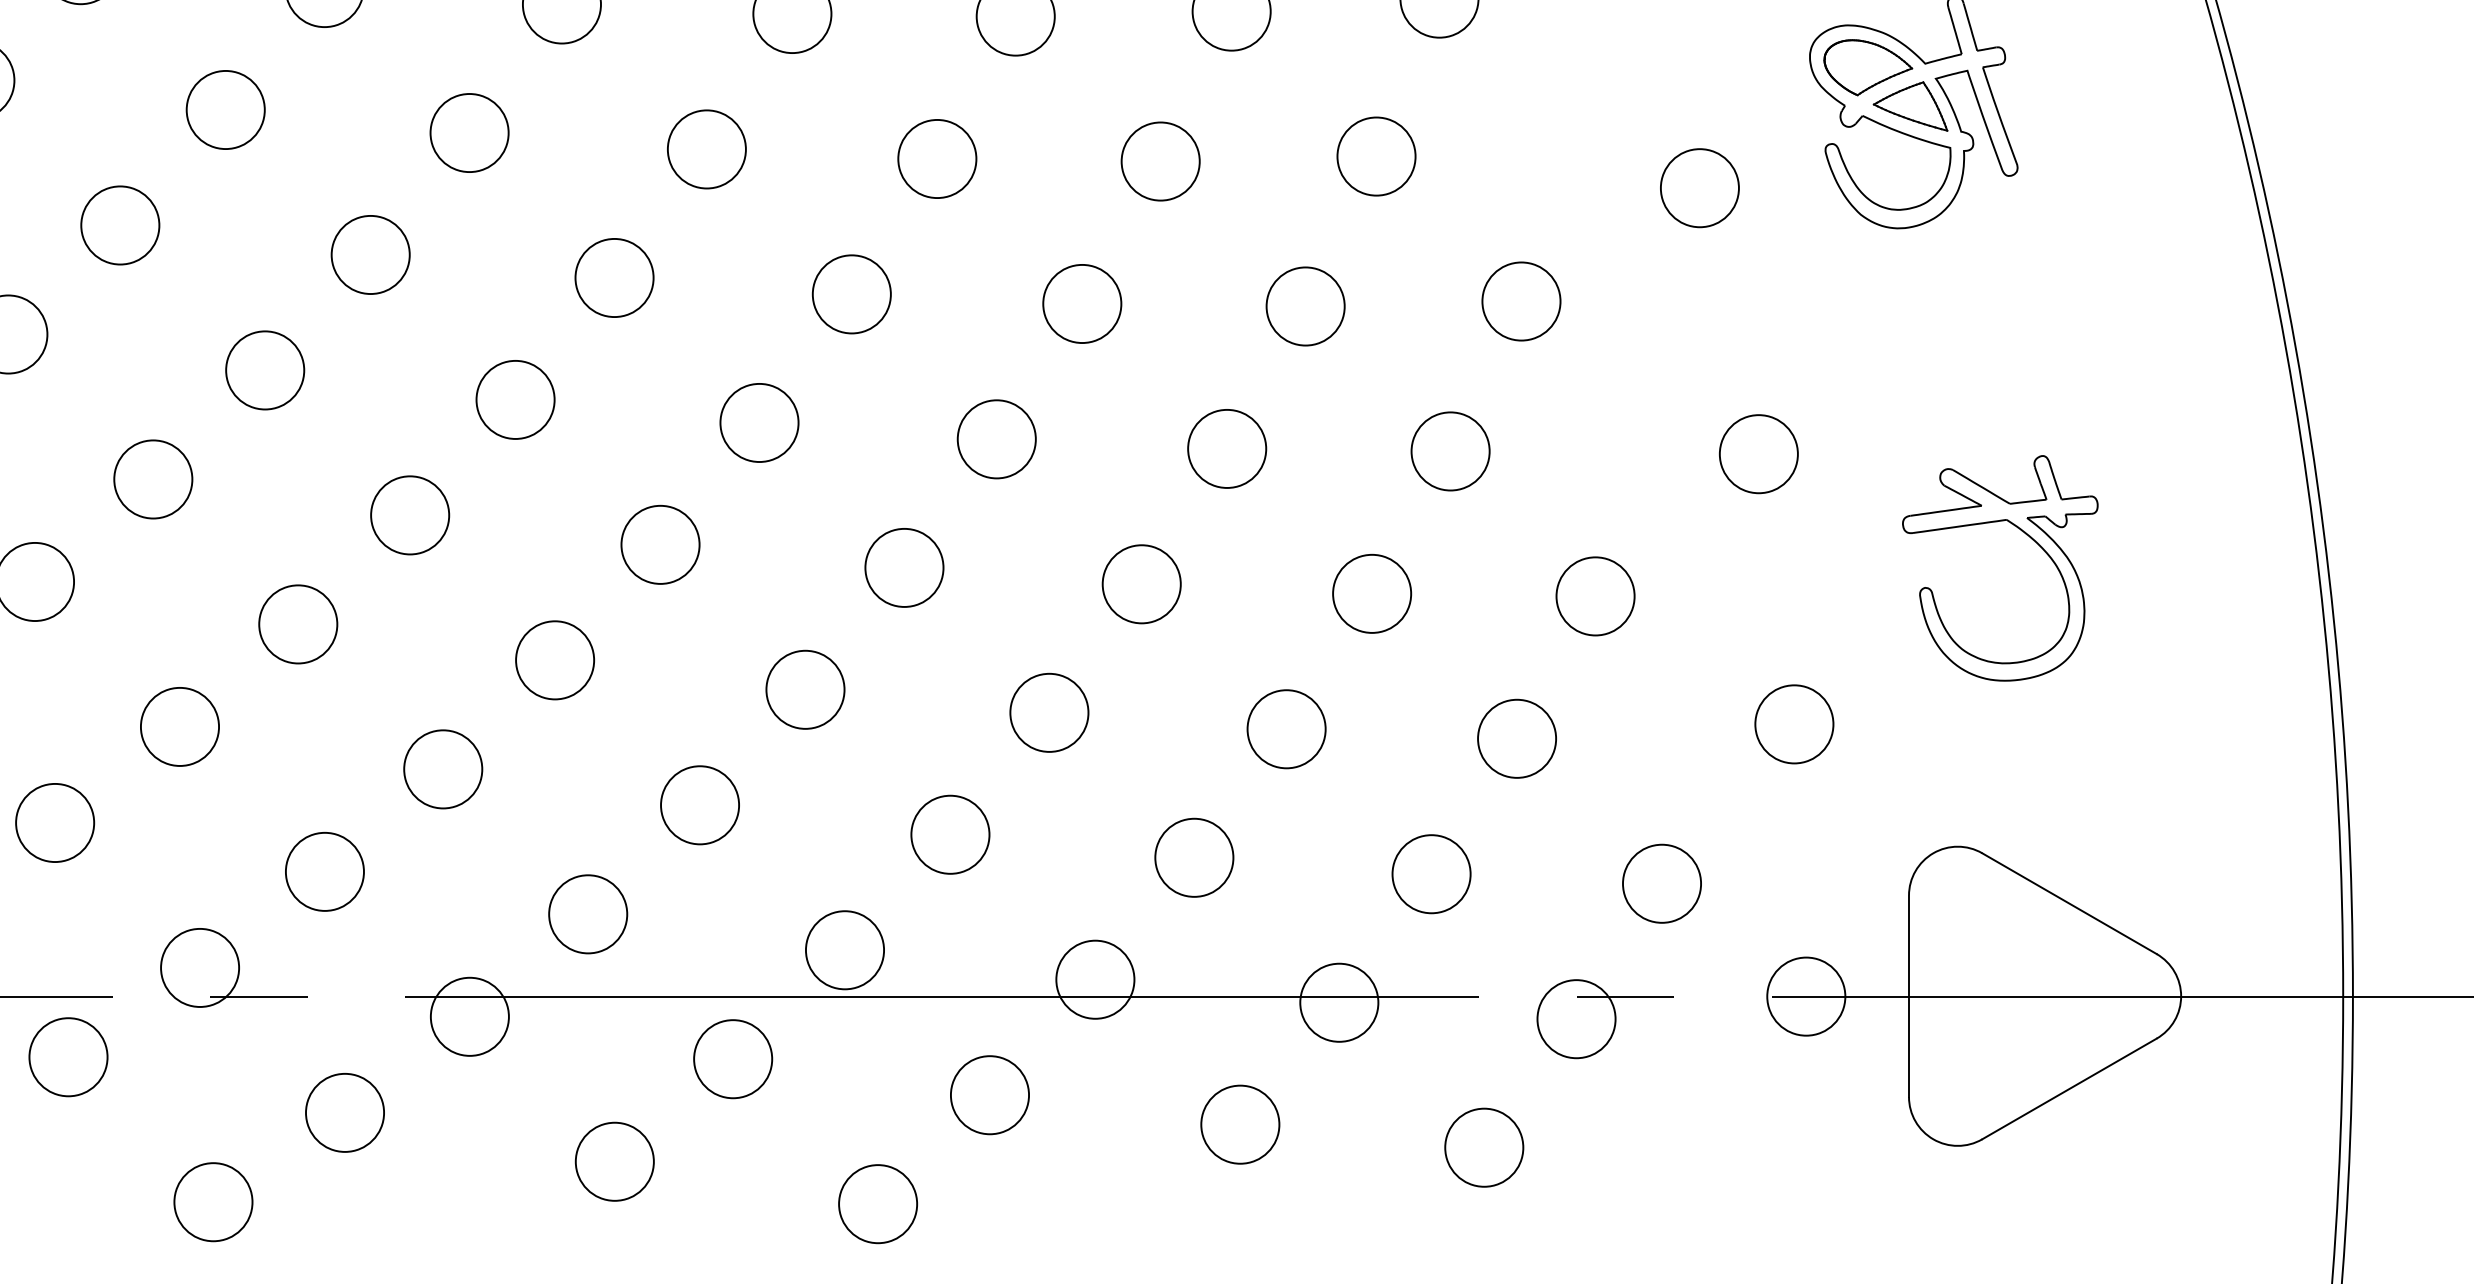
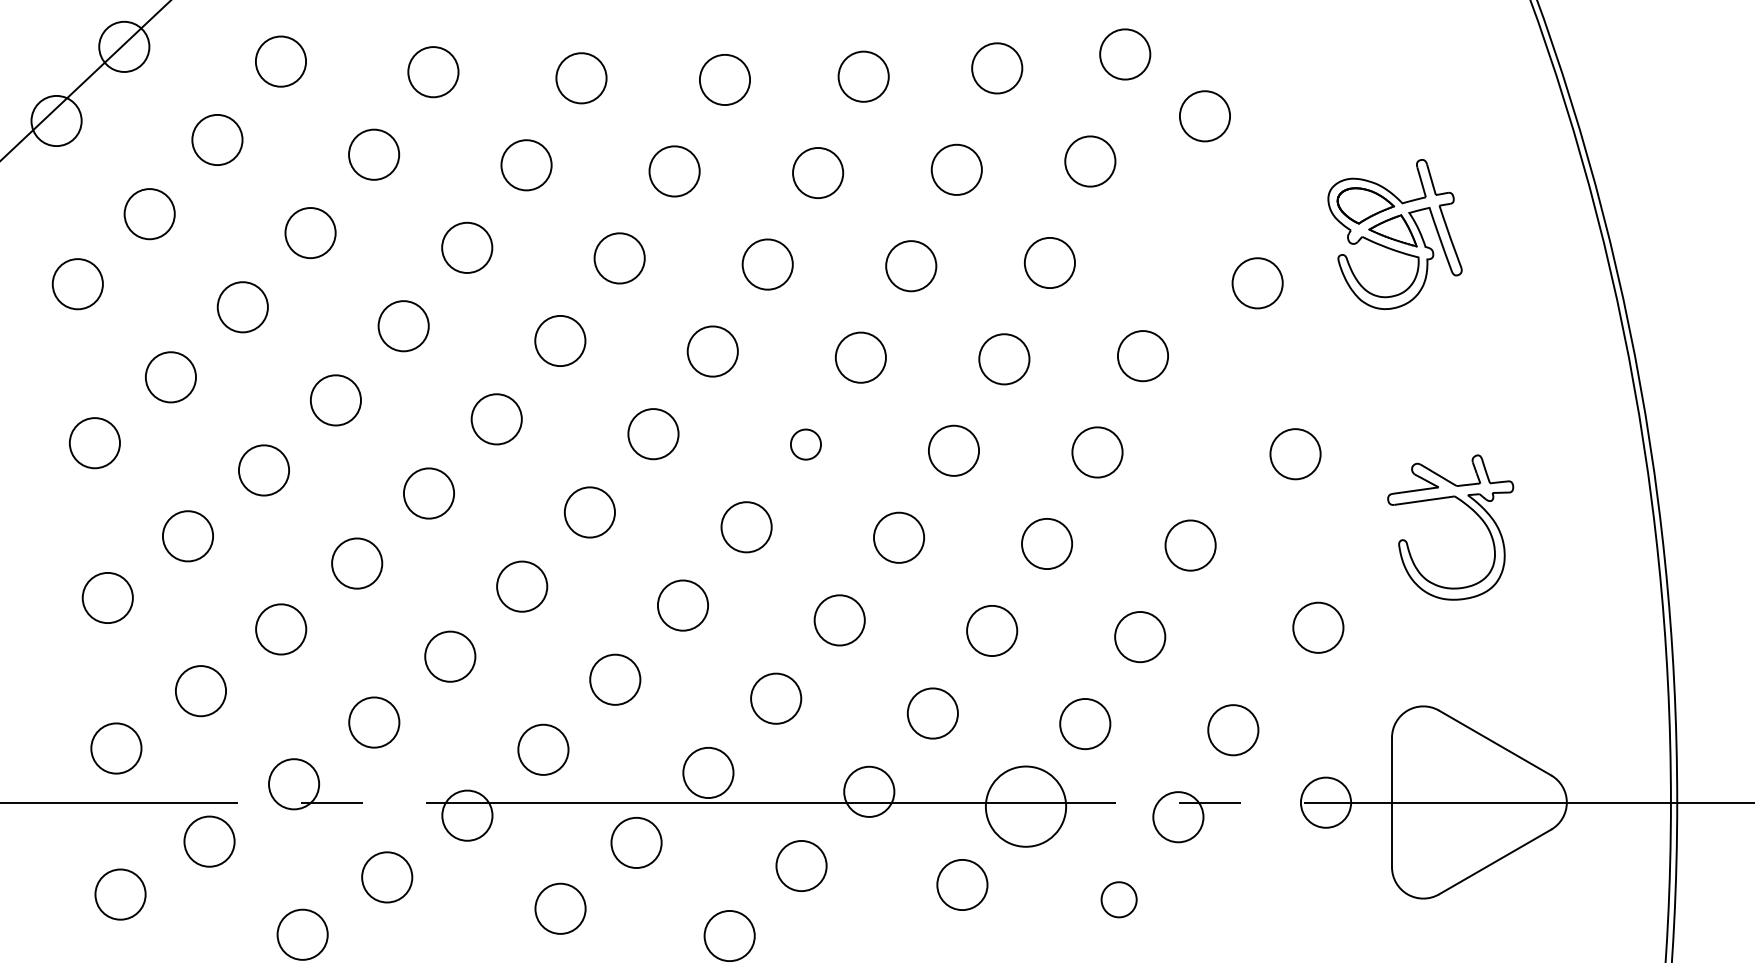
circle: (996, 439) -> (805, 444), size x0.6
circle: (1338, 1002) -> (1025, 806), size x1.6
circle: (1484, 1147) -> (1119, 899), size x0.7

